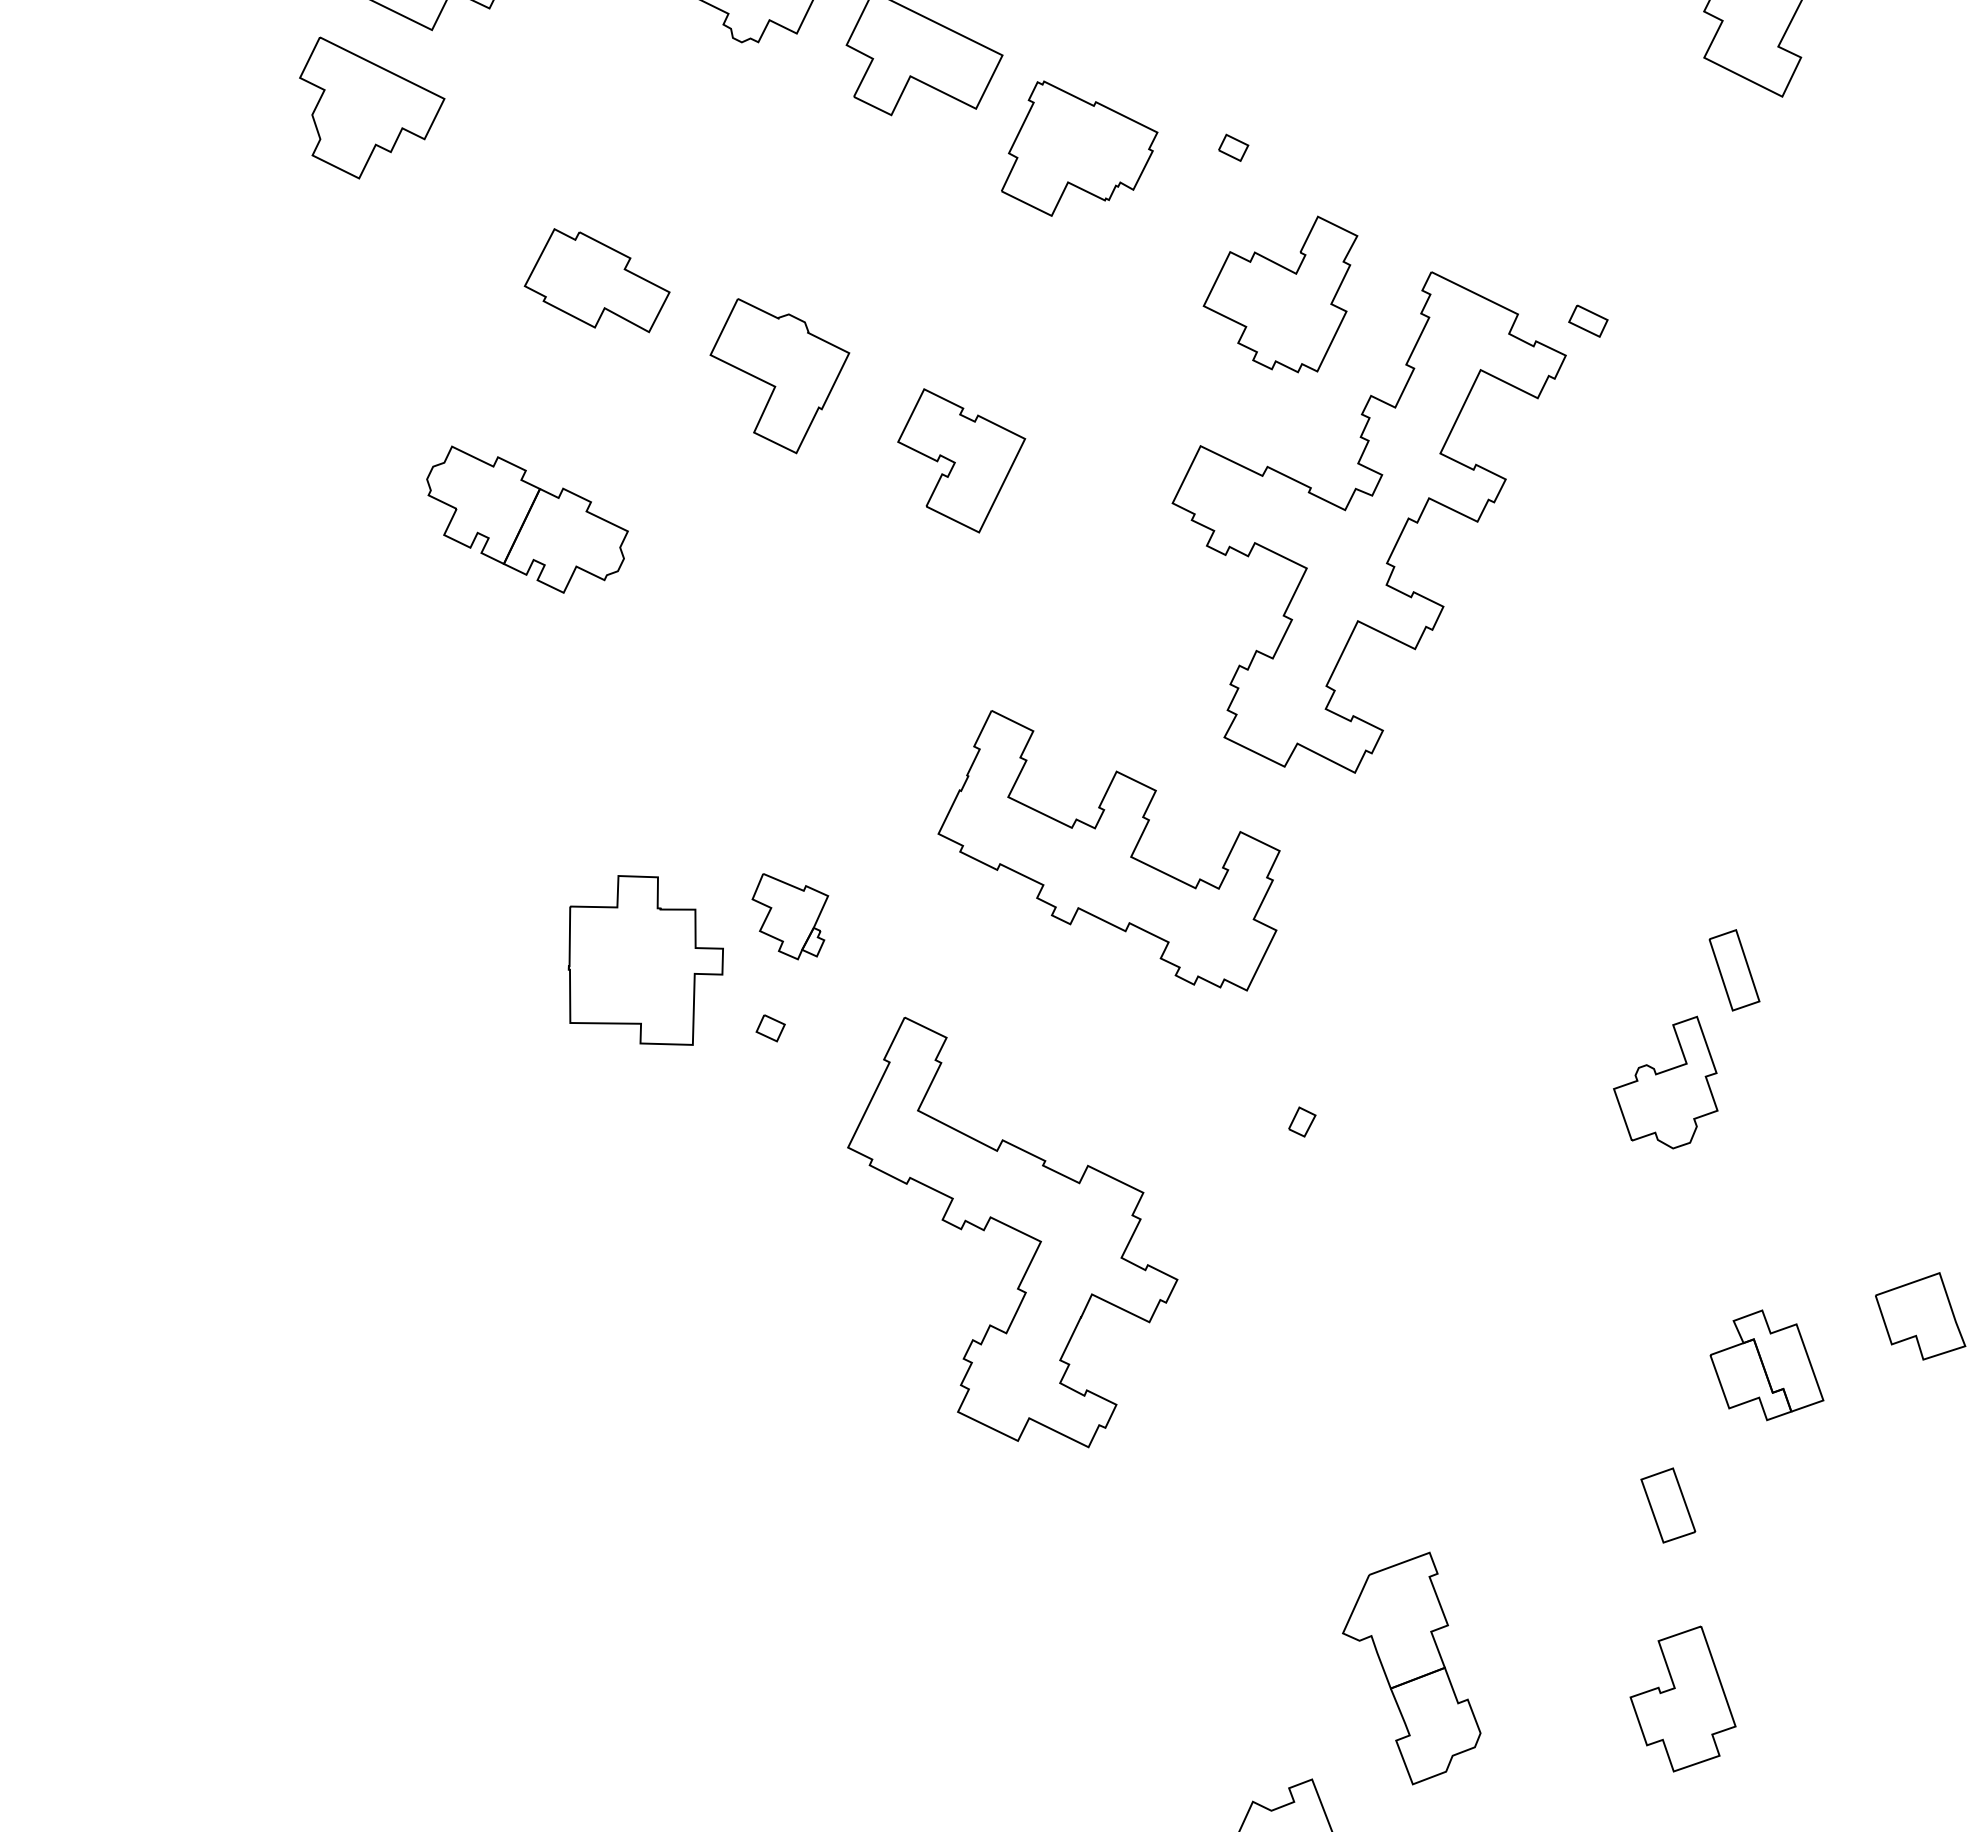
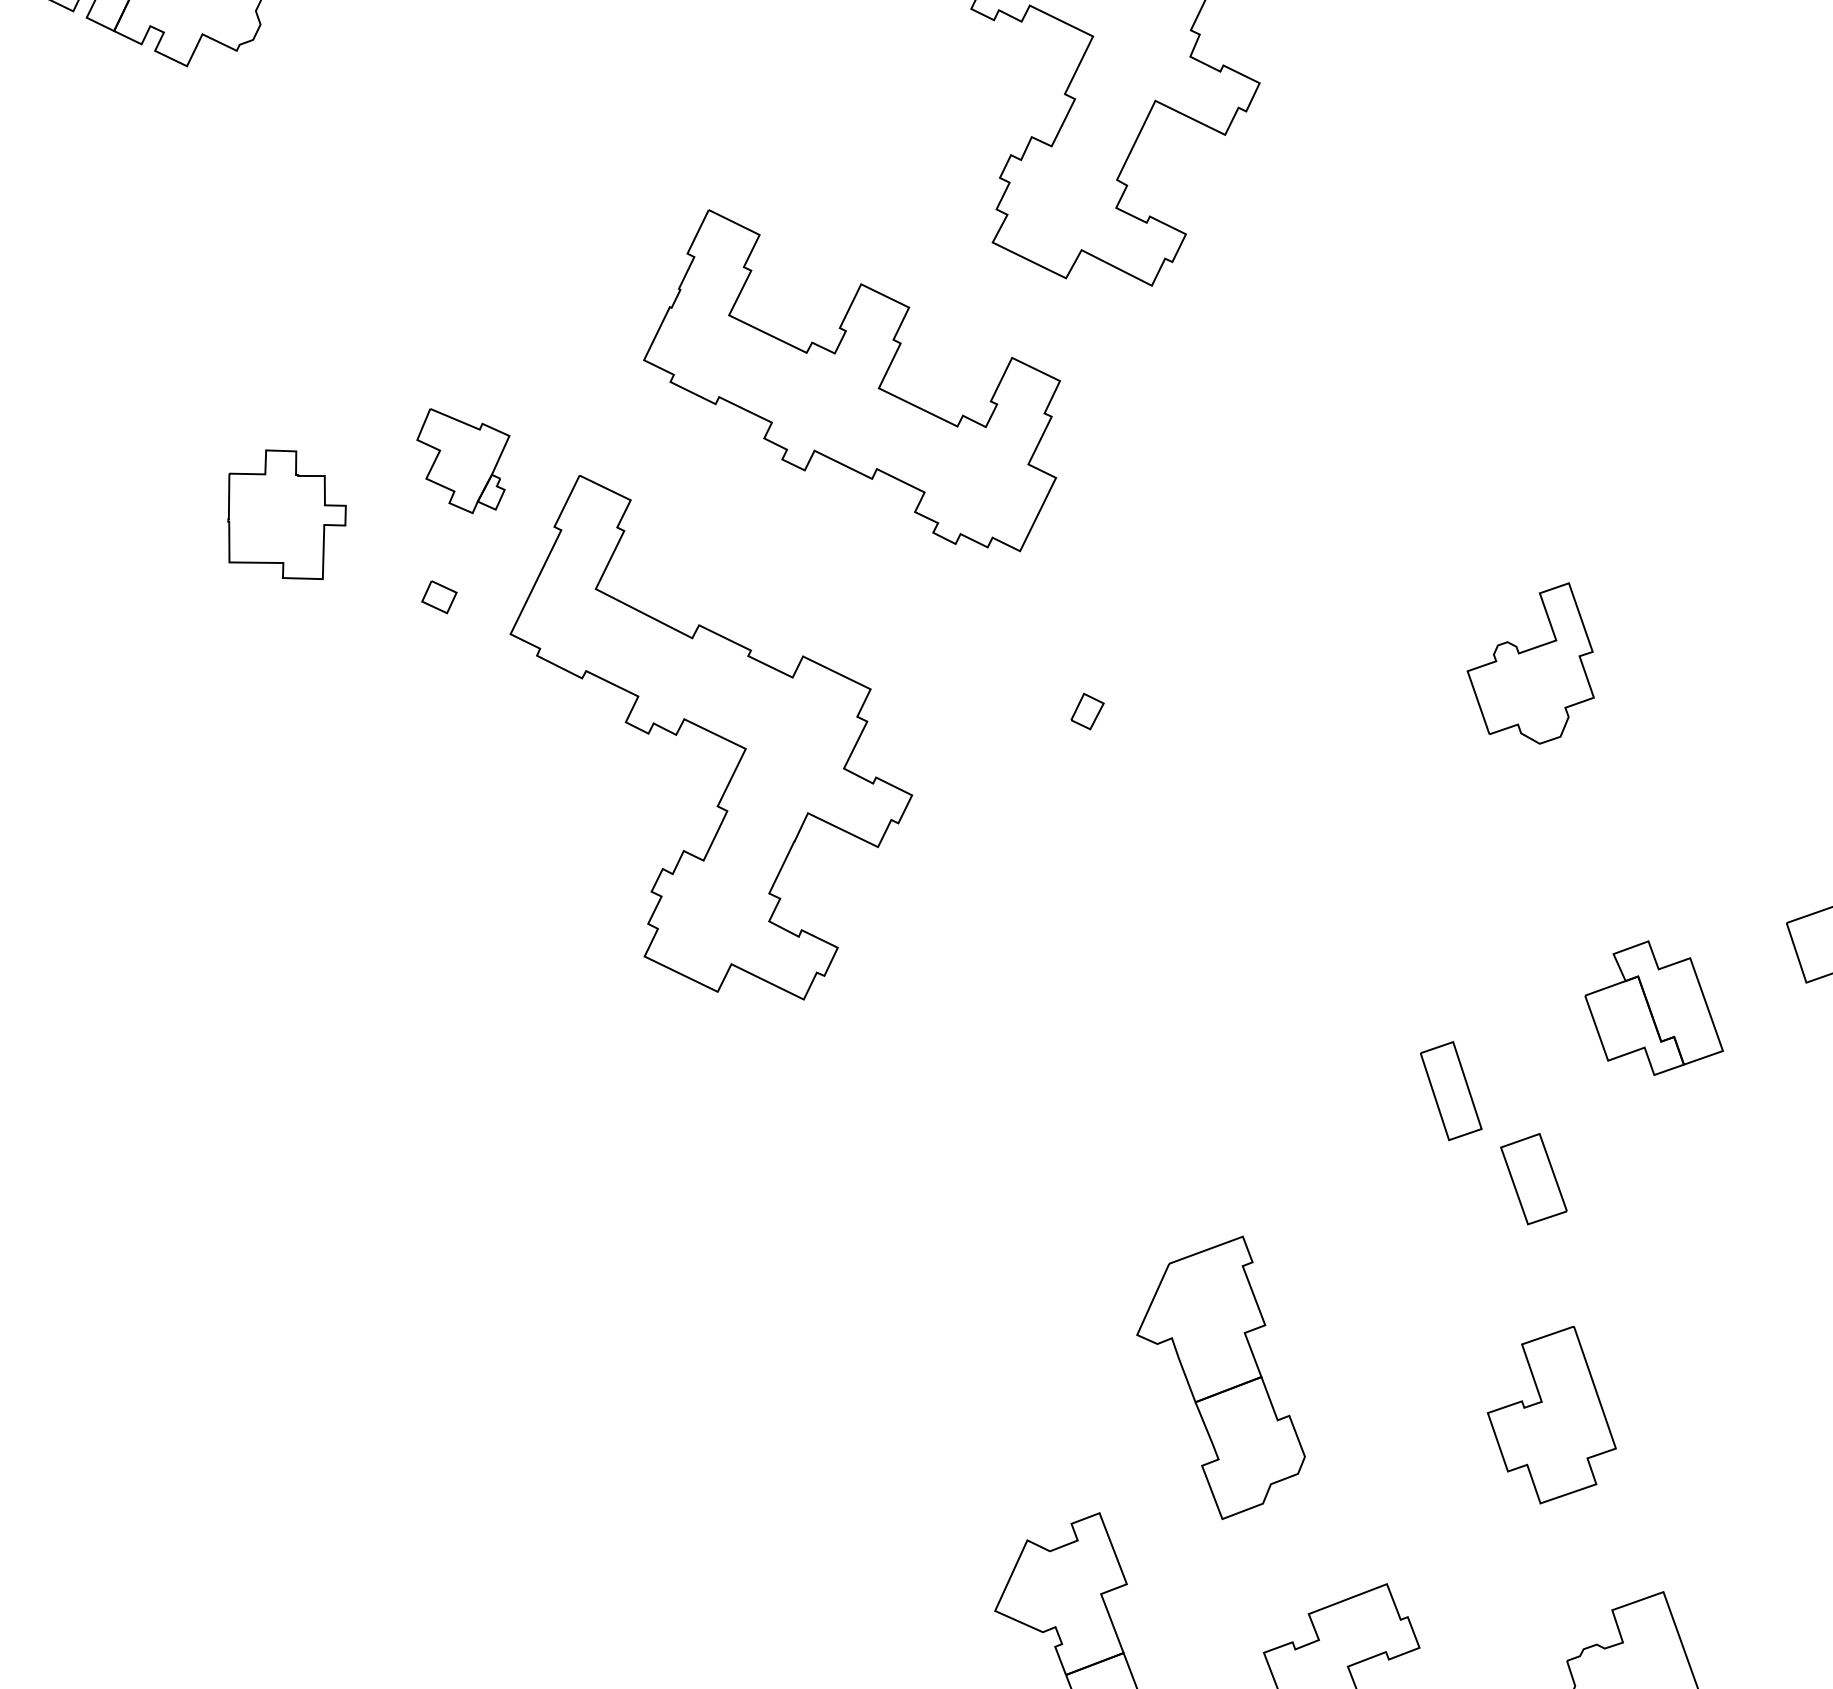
part: (645, 960) -> (286, 514), size x0.62
part: (1734, 970) -> (1451, 1091), moved
part: (1012, 1232) -> (711, 737), moved

